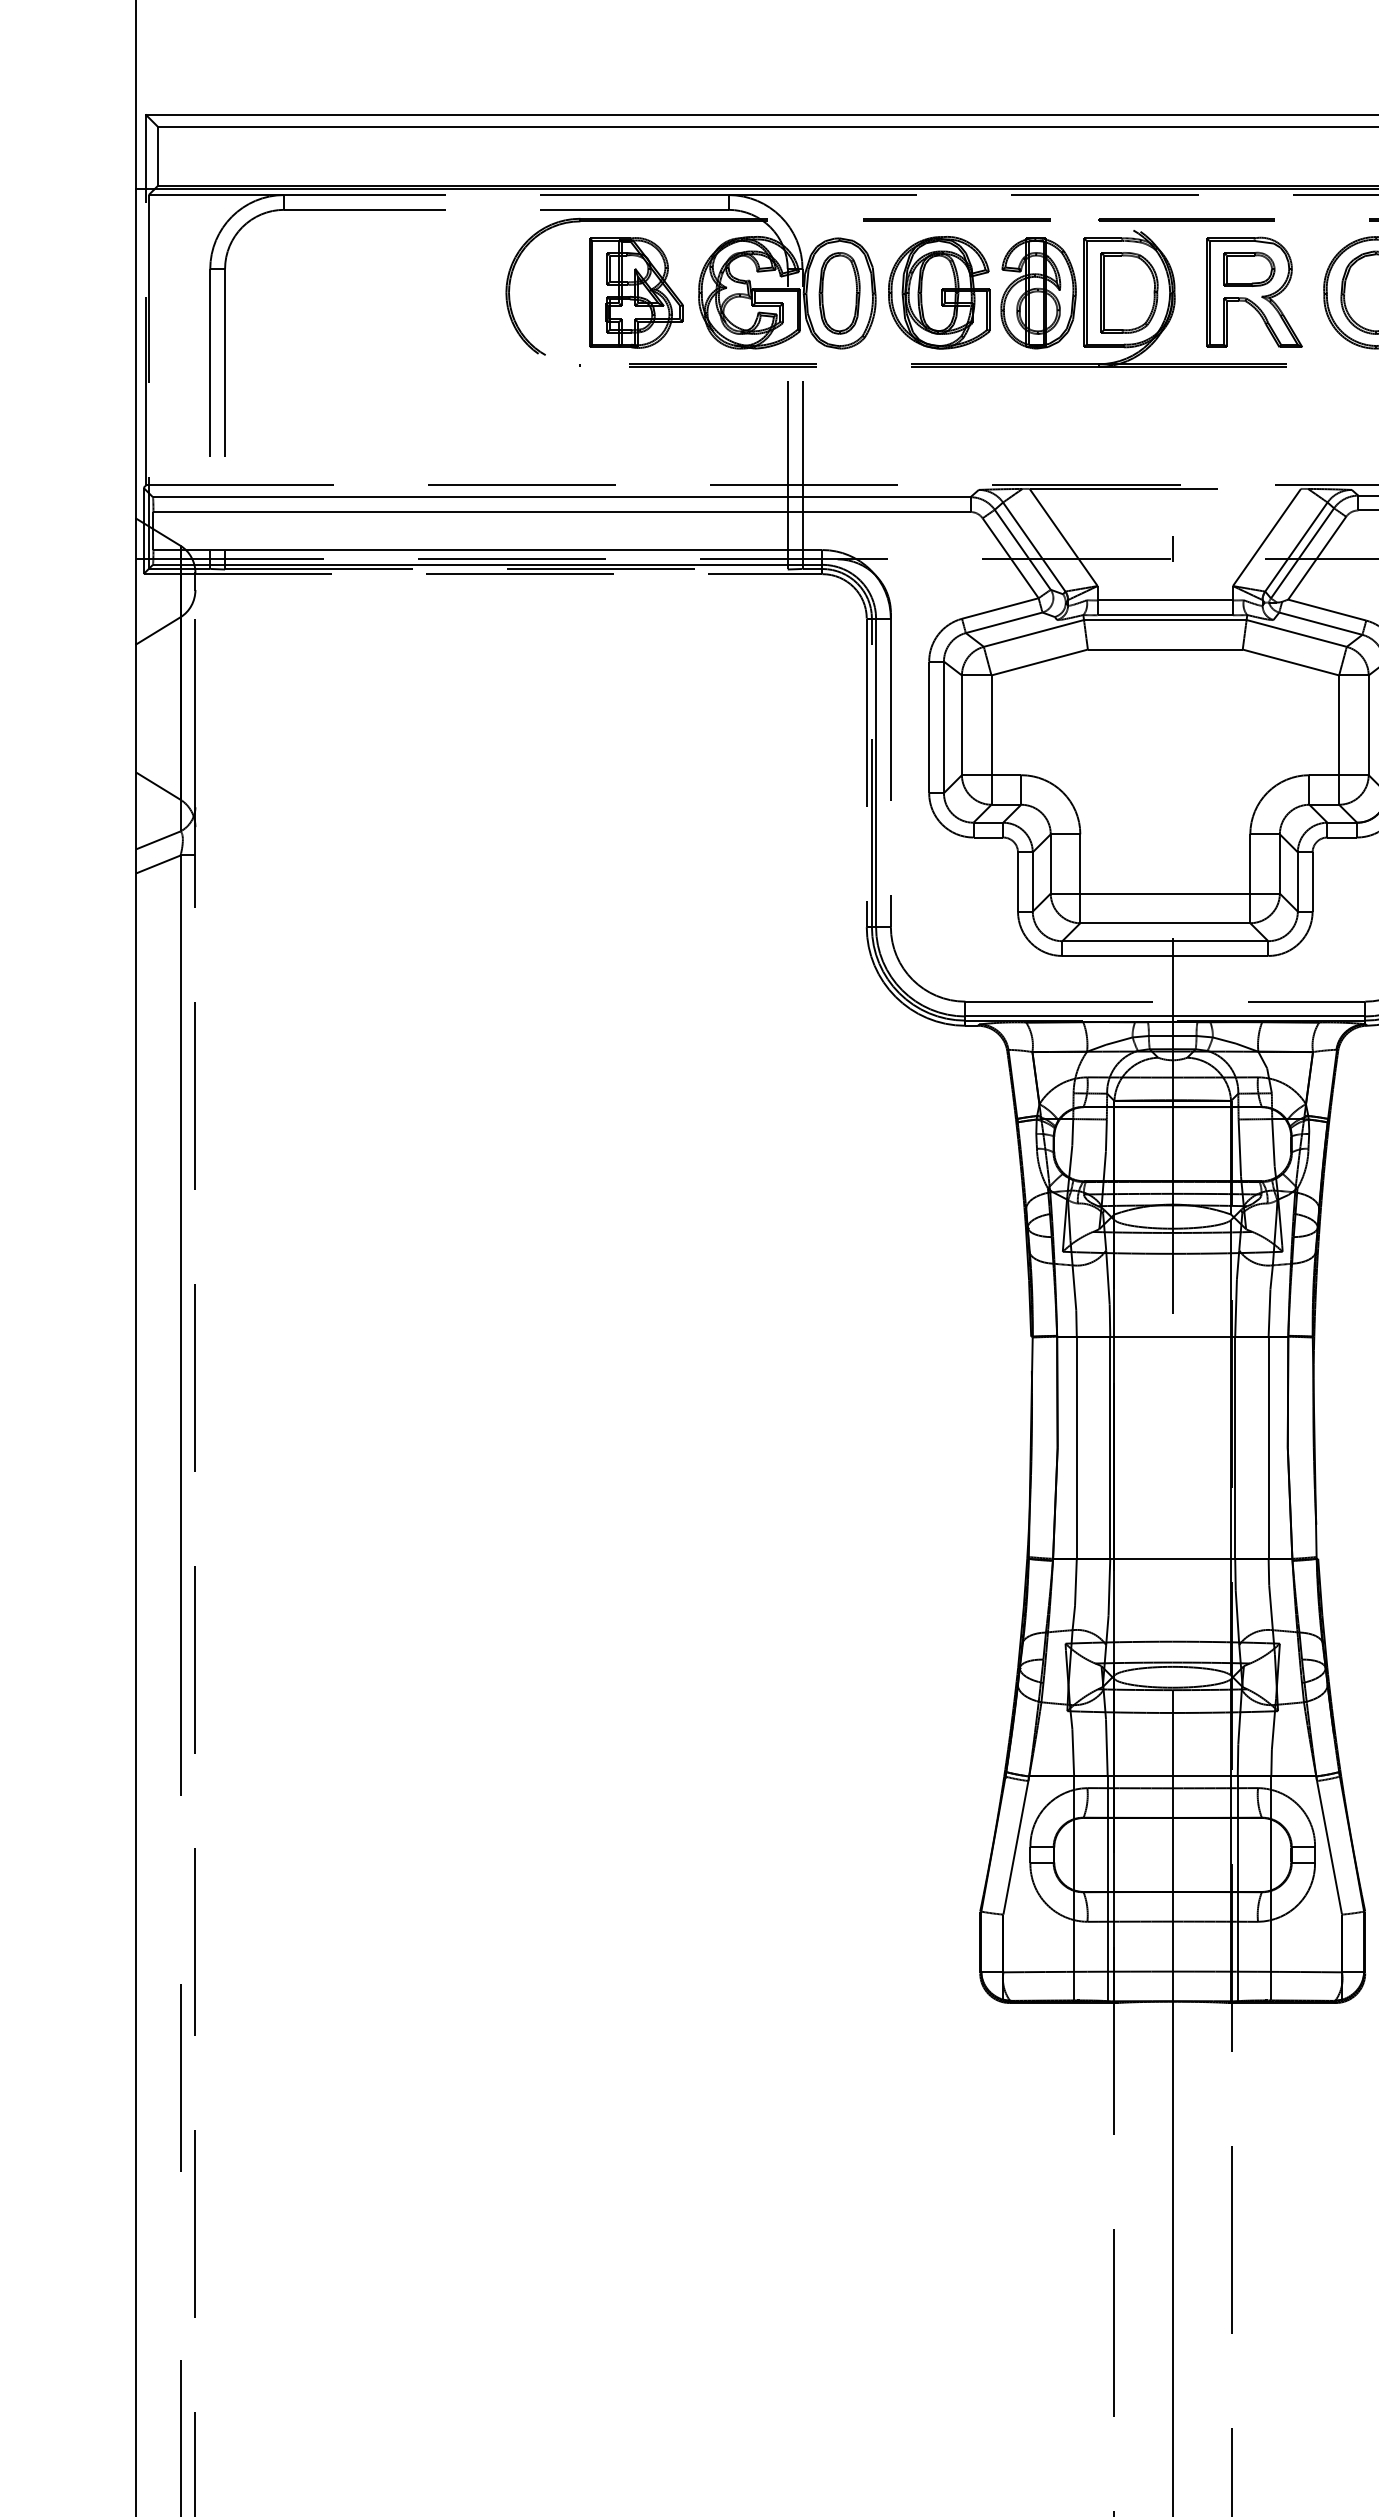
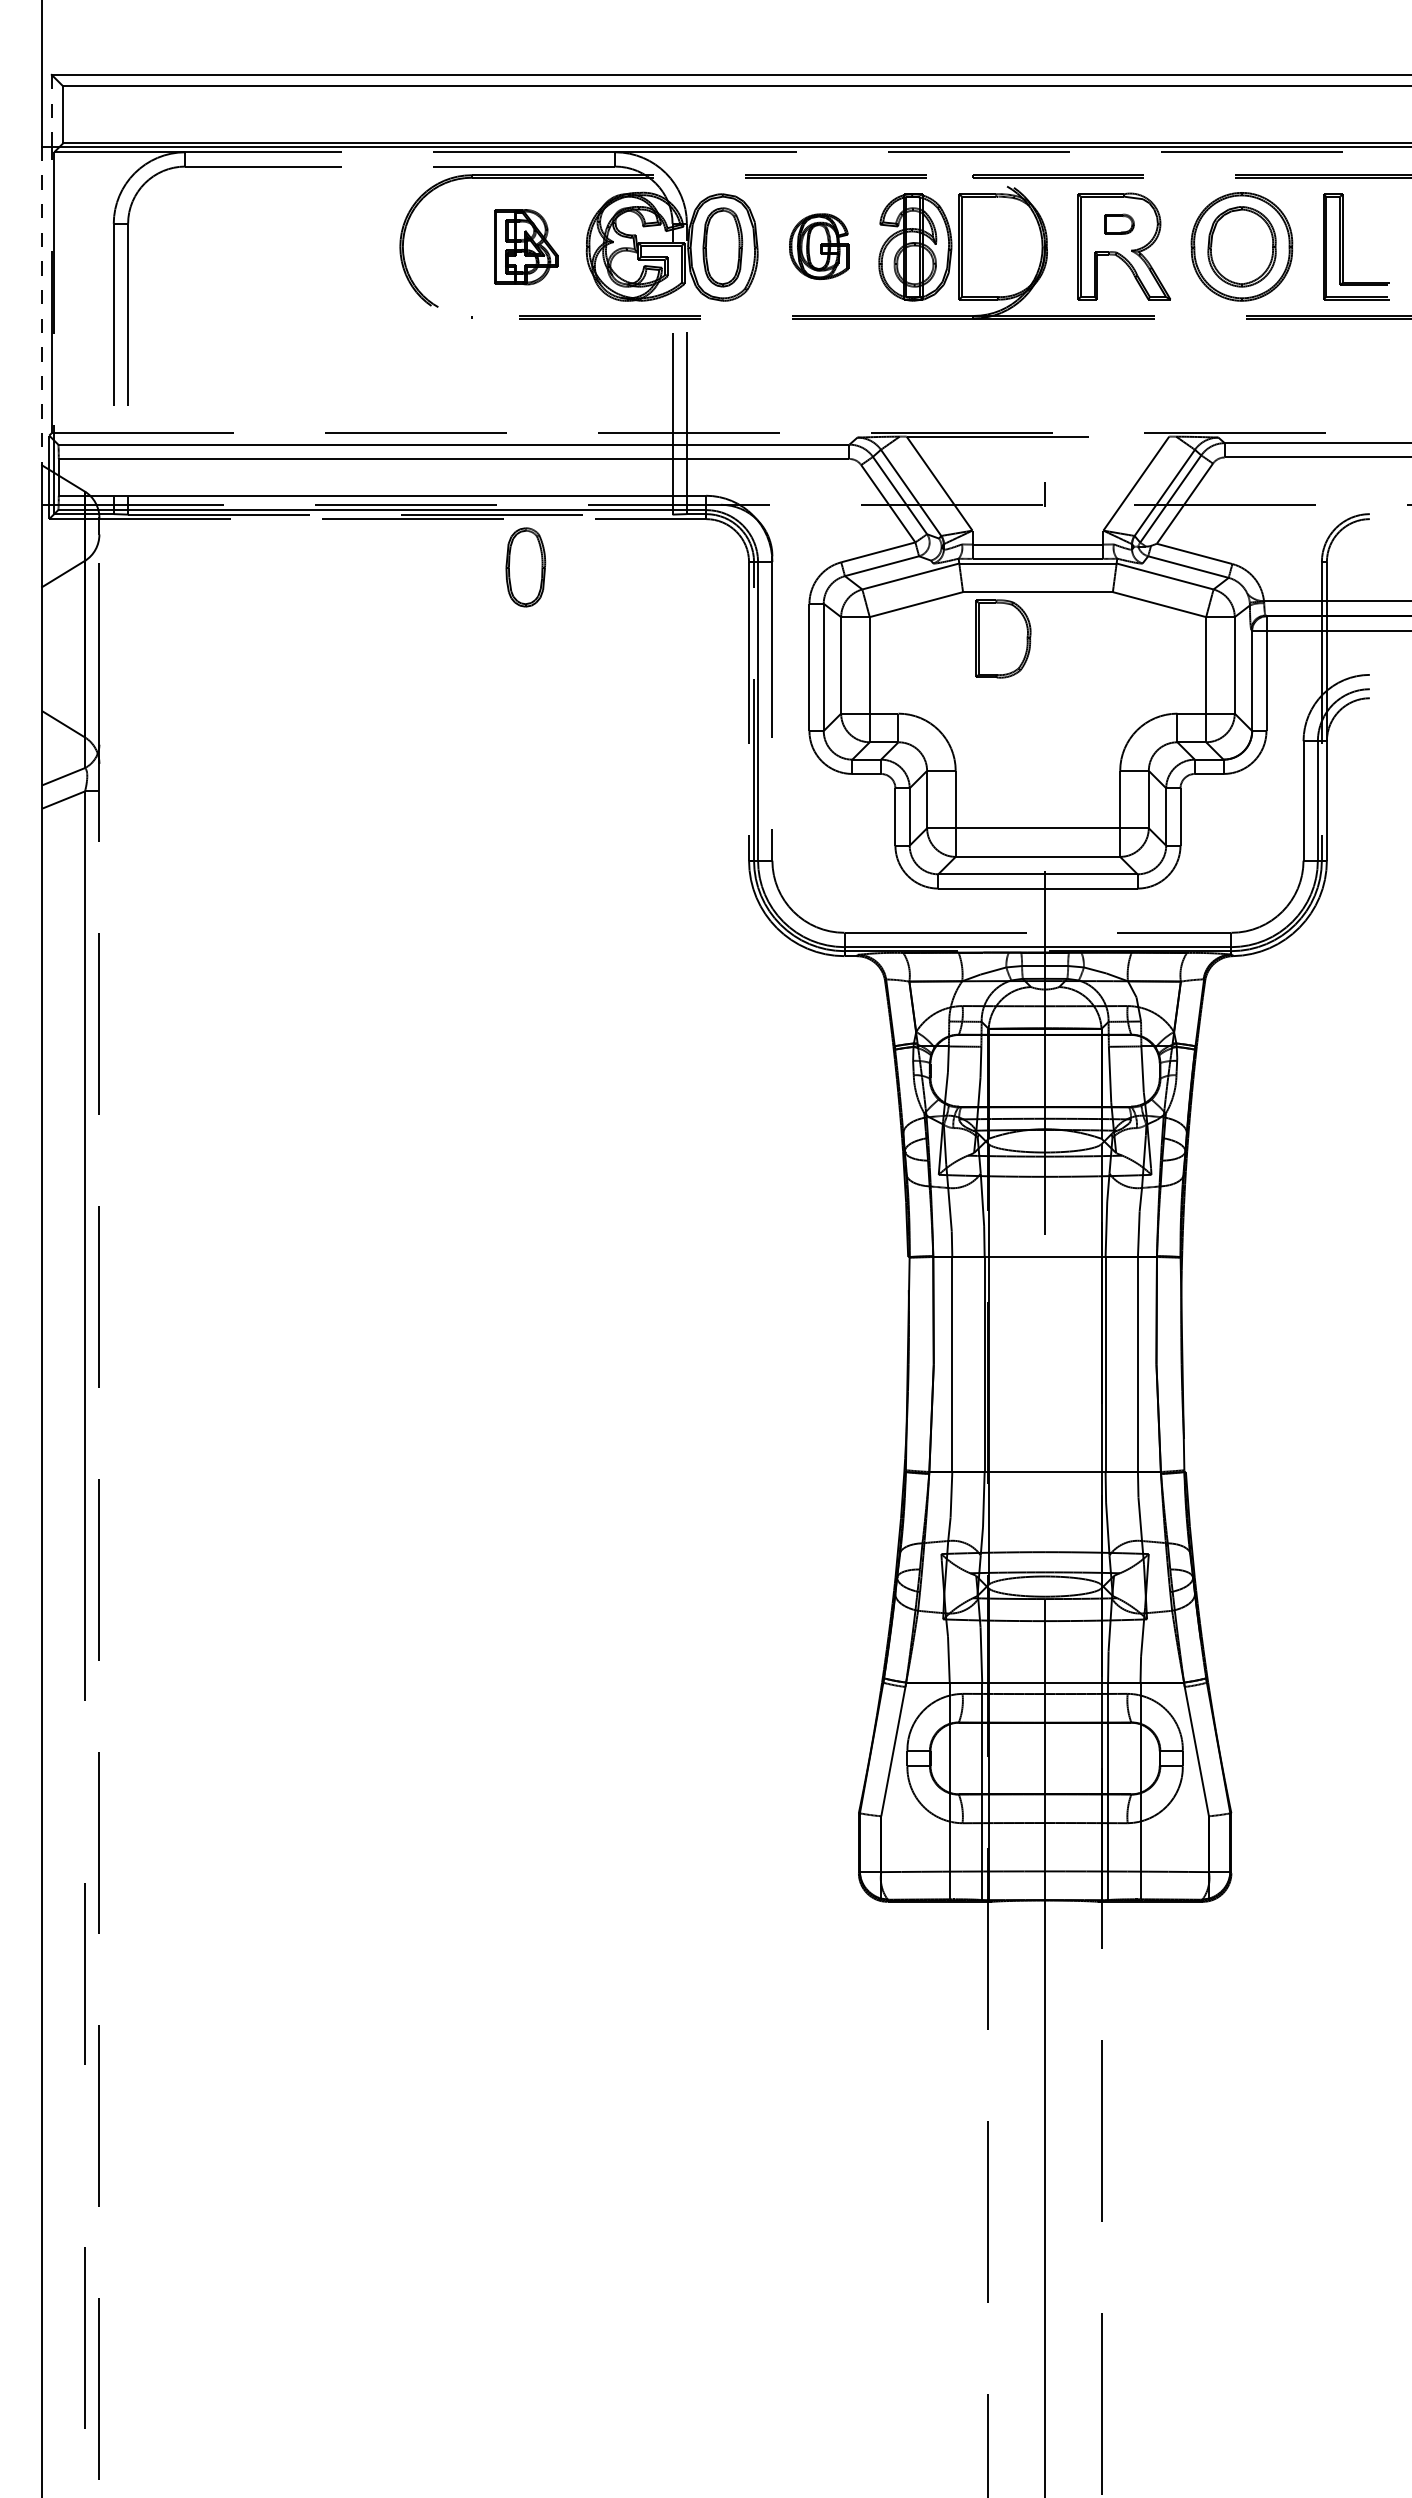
line: (145, 151) -> (51, 110), solid -> dashed
part: (1249, 269) -> (1119, 224), size x0.6
part: (938, 292) -> (818, 246), size x0.6
part: (1129, 292) -> (1003, 638), moved
part: (635, 293) -> (525, 247), size x0.7
line: (136, 354) -> (42, 306), solid -> dashed
part: (635, 624) -> (525, 567), added

